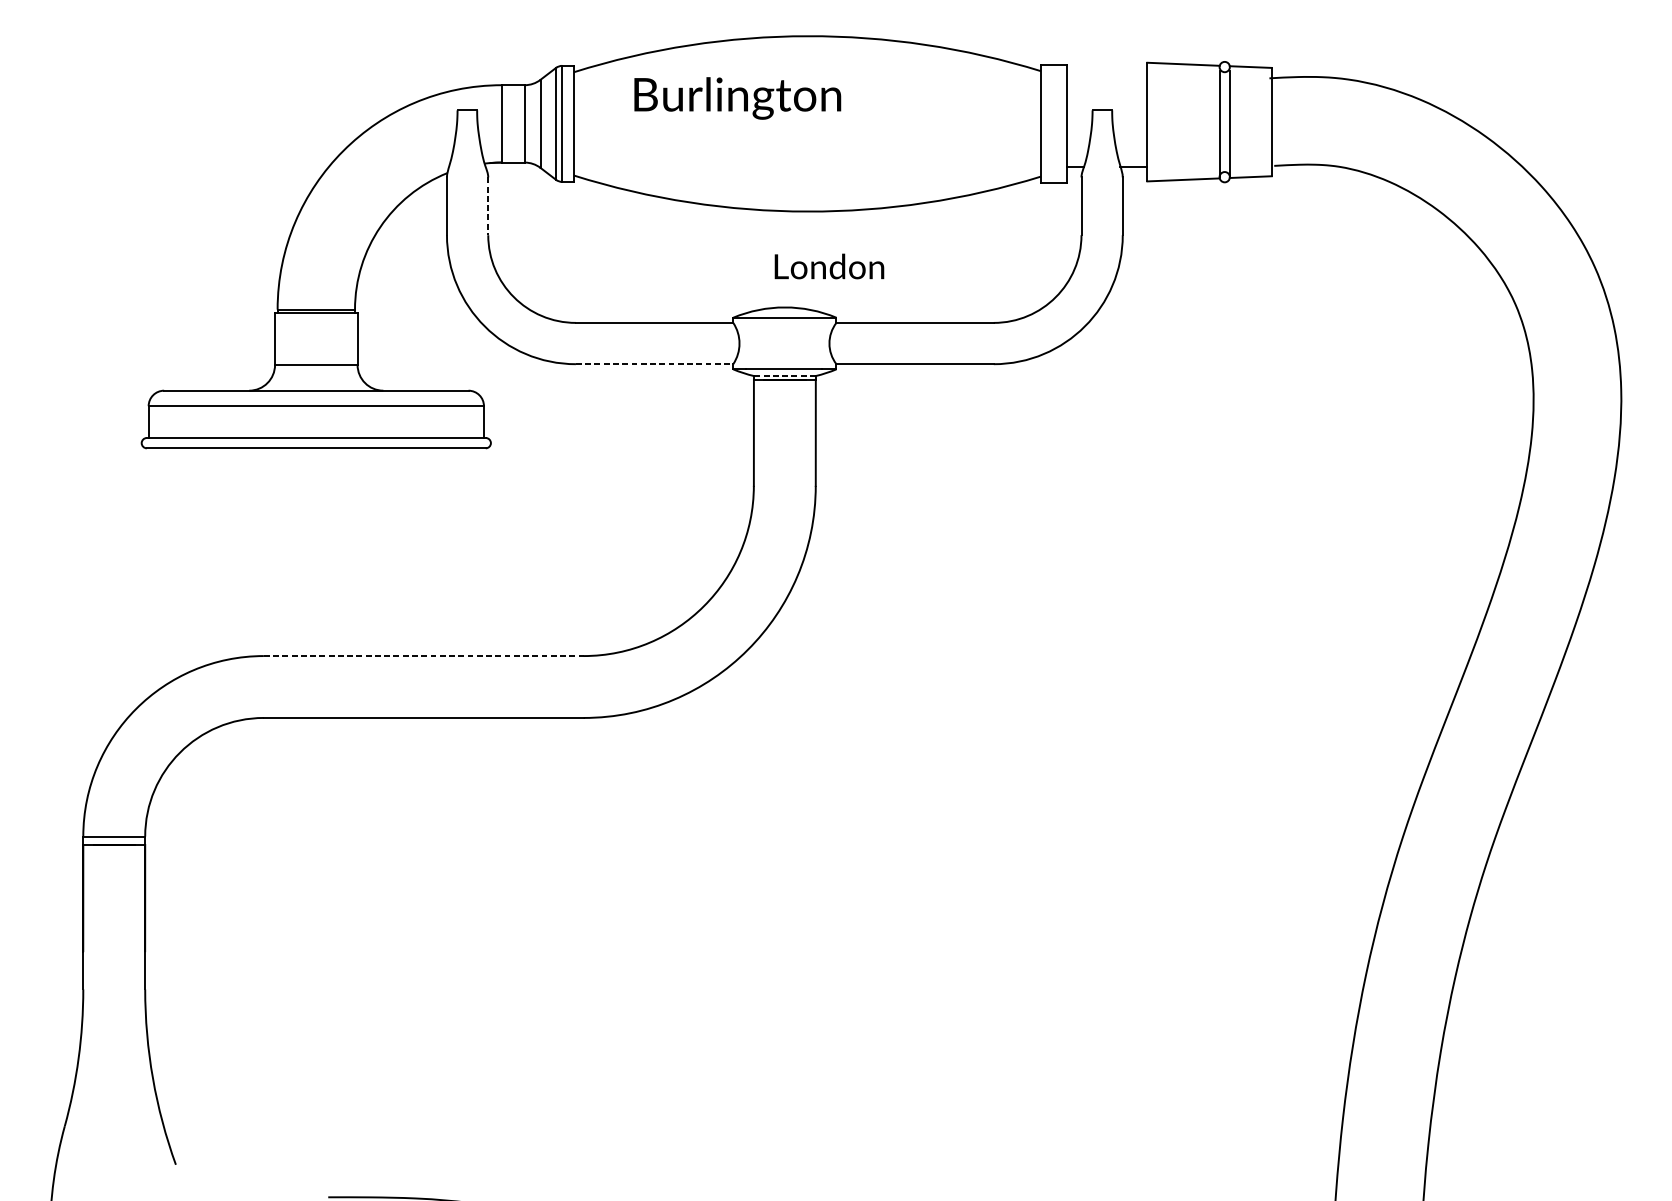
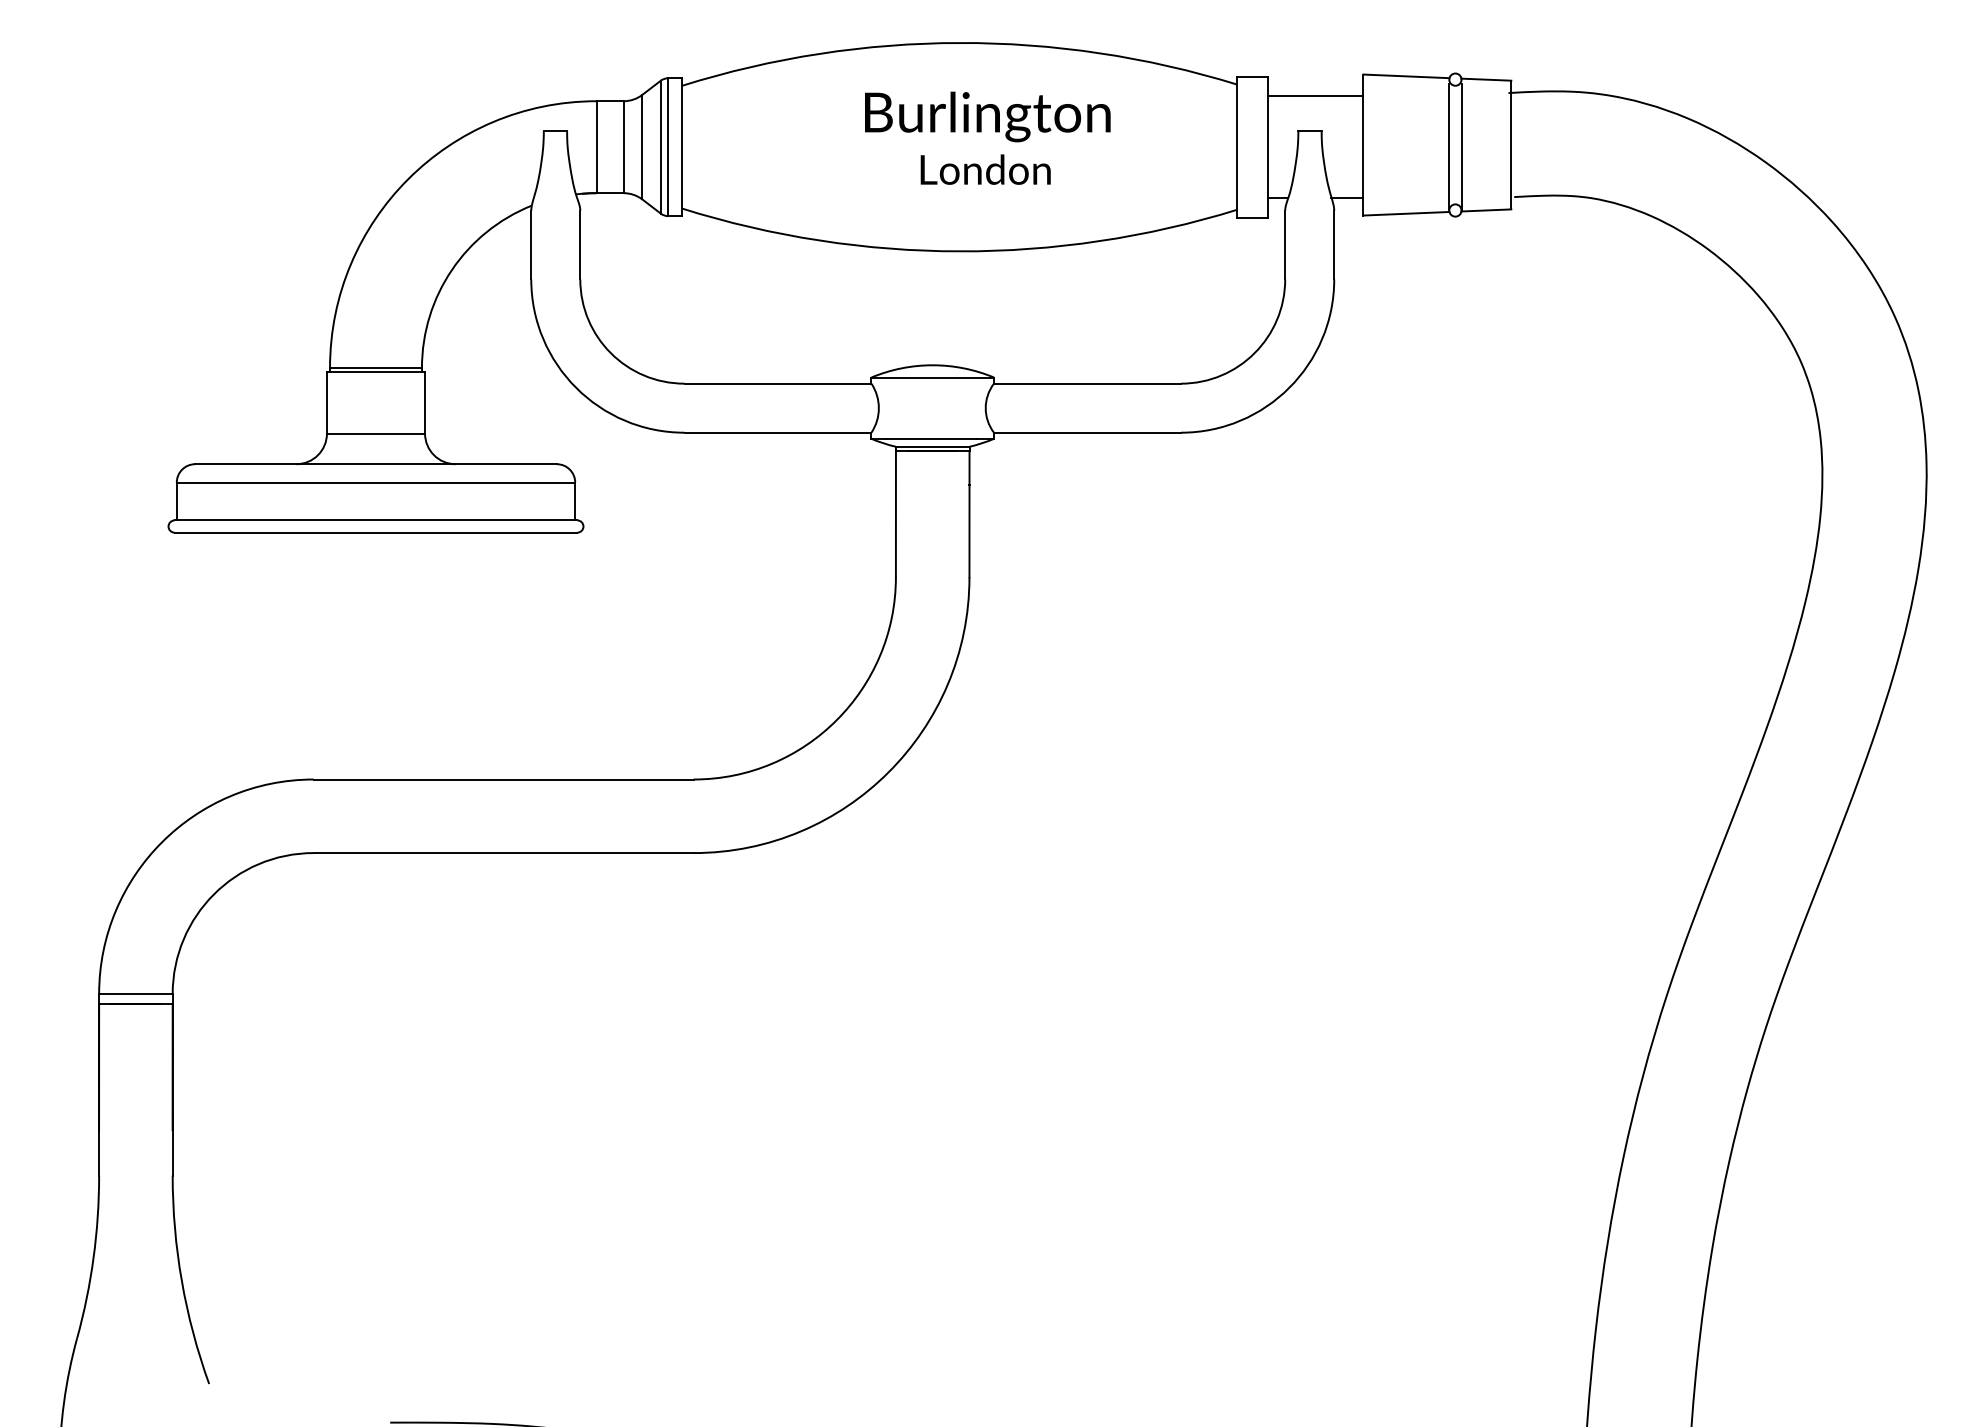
line: (1106, 81) -> (1315, 96), added
text: (737, 98) -> (987, 116), moved
line: (488, 206) -> (580, 245), dashed -> solid
text: (829, 266) -> (985, 169), moved
line: (655, 364) -> (778, 432), dashed -> solid
line: (784, 375) -> (932, 446), dashed -> solid
line: (423, 656) -> (503, 779), dashed -> solid

